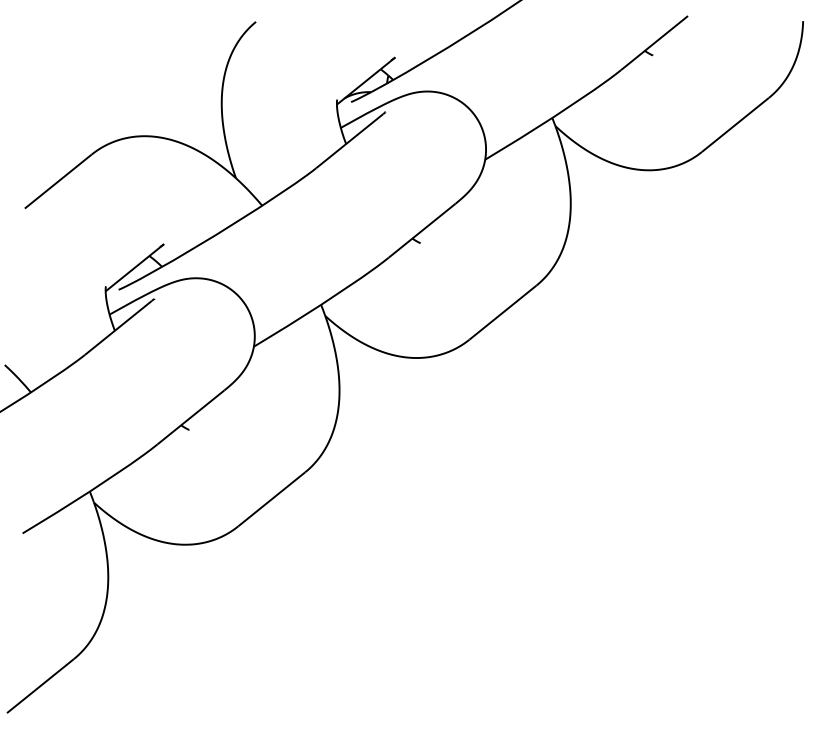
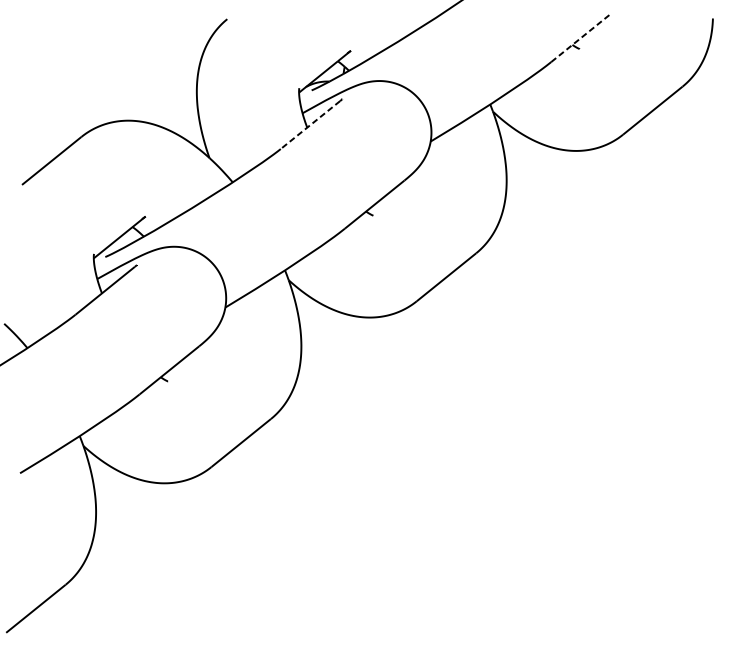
line: (654, 42) -> (580, 37), solid -> dashed
line: (349, 141) -> (310, 125), solid -> dashed

